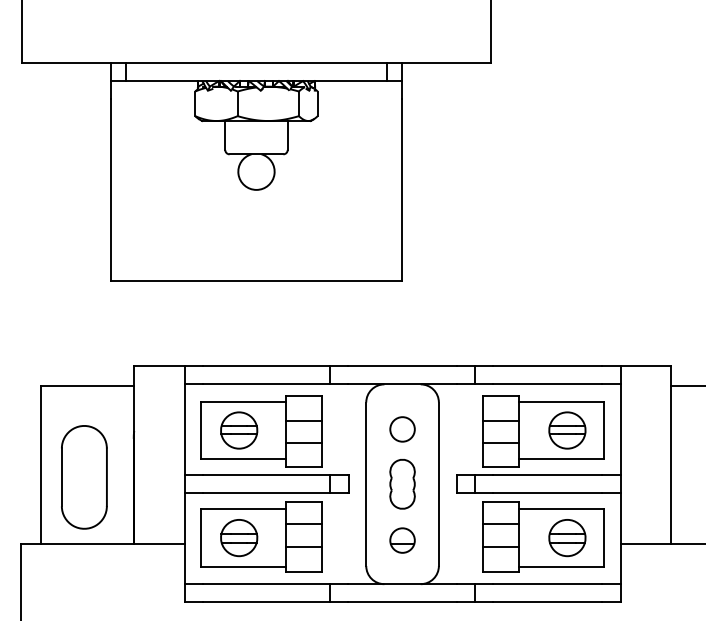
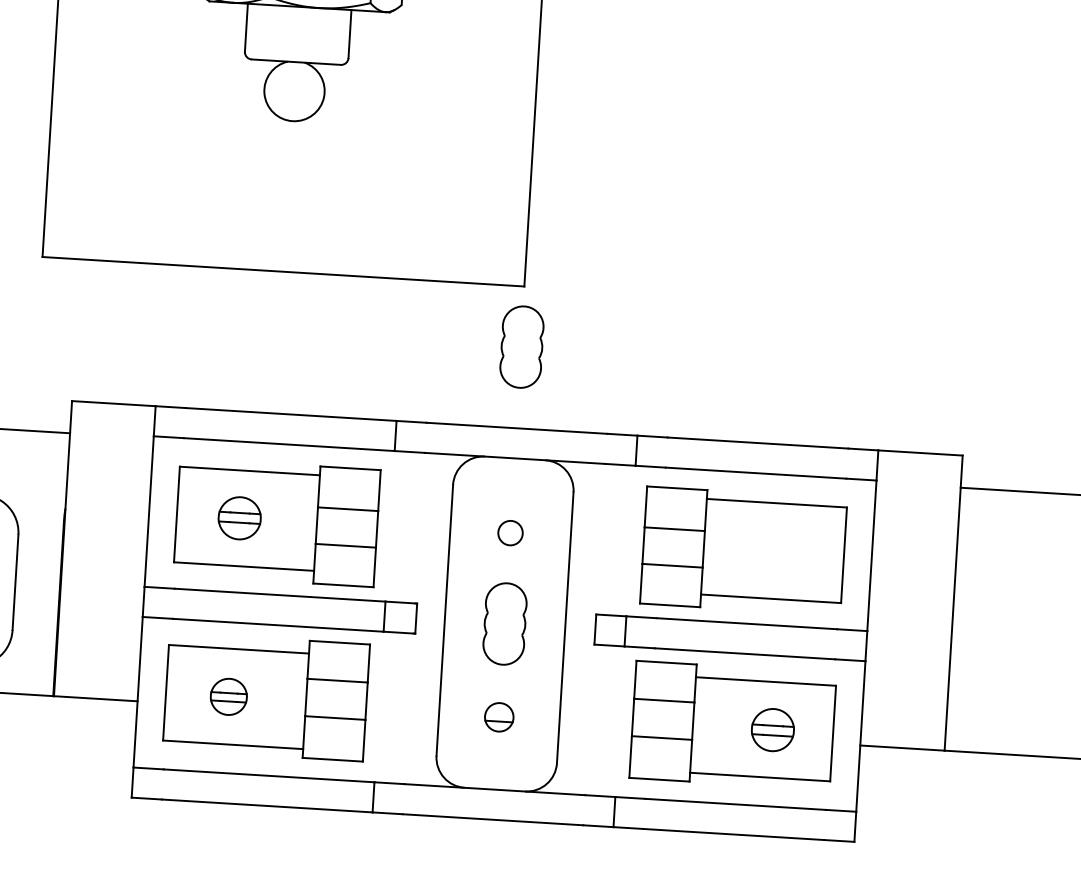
part: (402, 317) -> (521, 347), added
circle: (402, 429) -> (510, 533), size x0.6
part: (239, 430) -> (240, 518), size x0.7
part: (567, 430) -> (783, 551), removed
part: (239, 538) -> (229, 697), size x0.6
part: (567, 538) -> (772, 730), size x0.7
part: (402, 540) -> (499, 717), size x0.7

